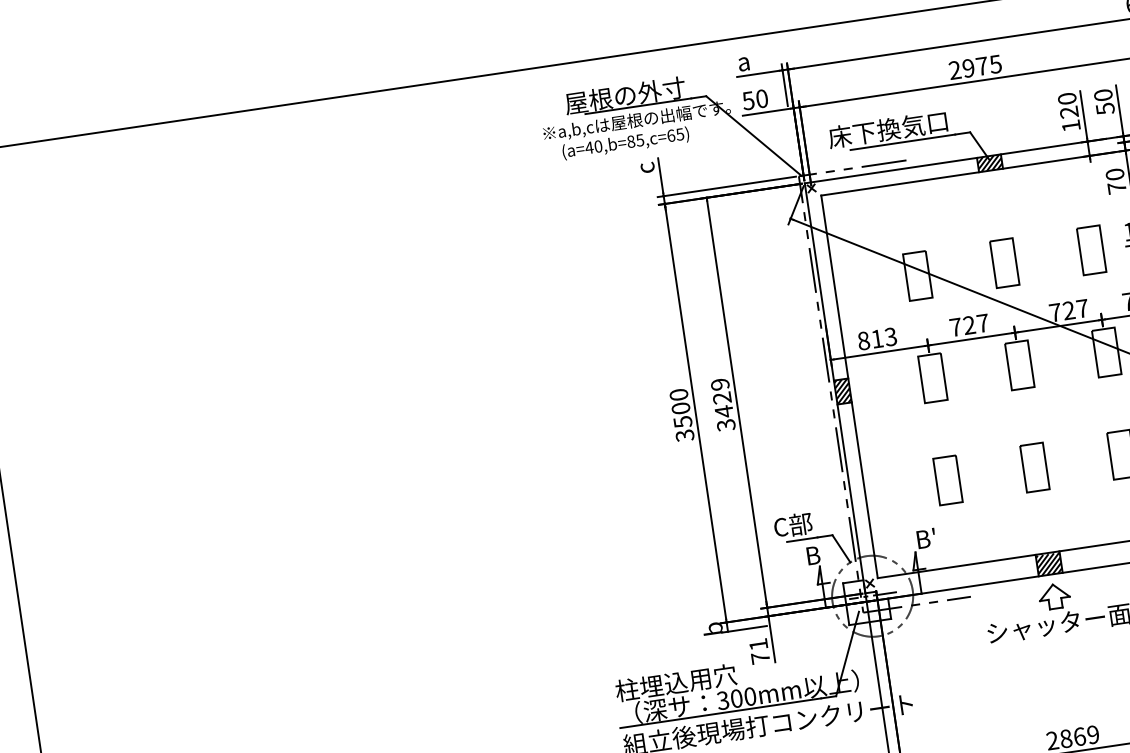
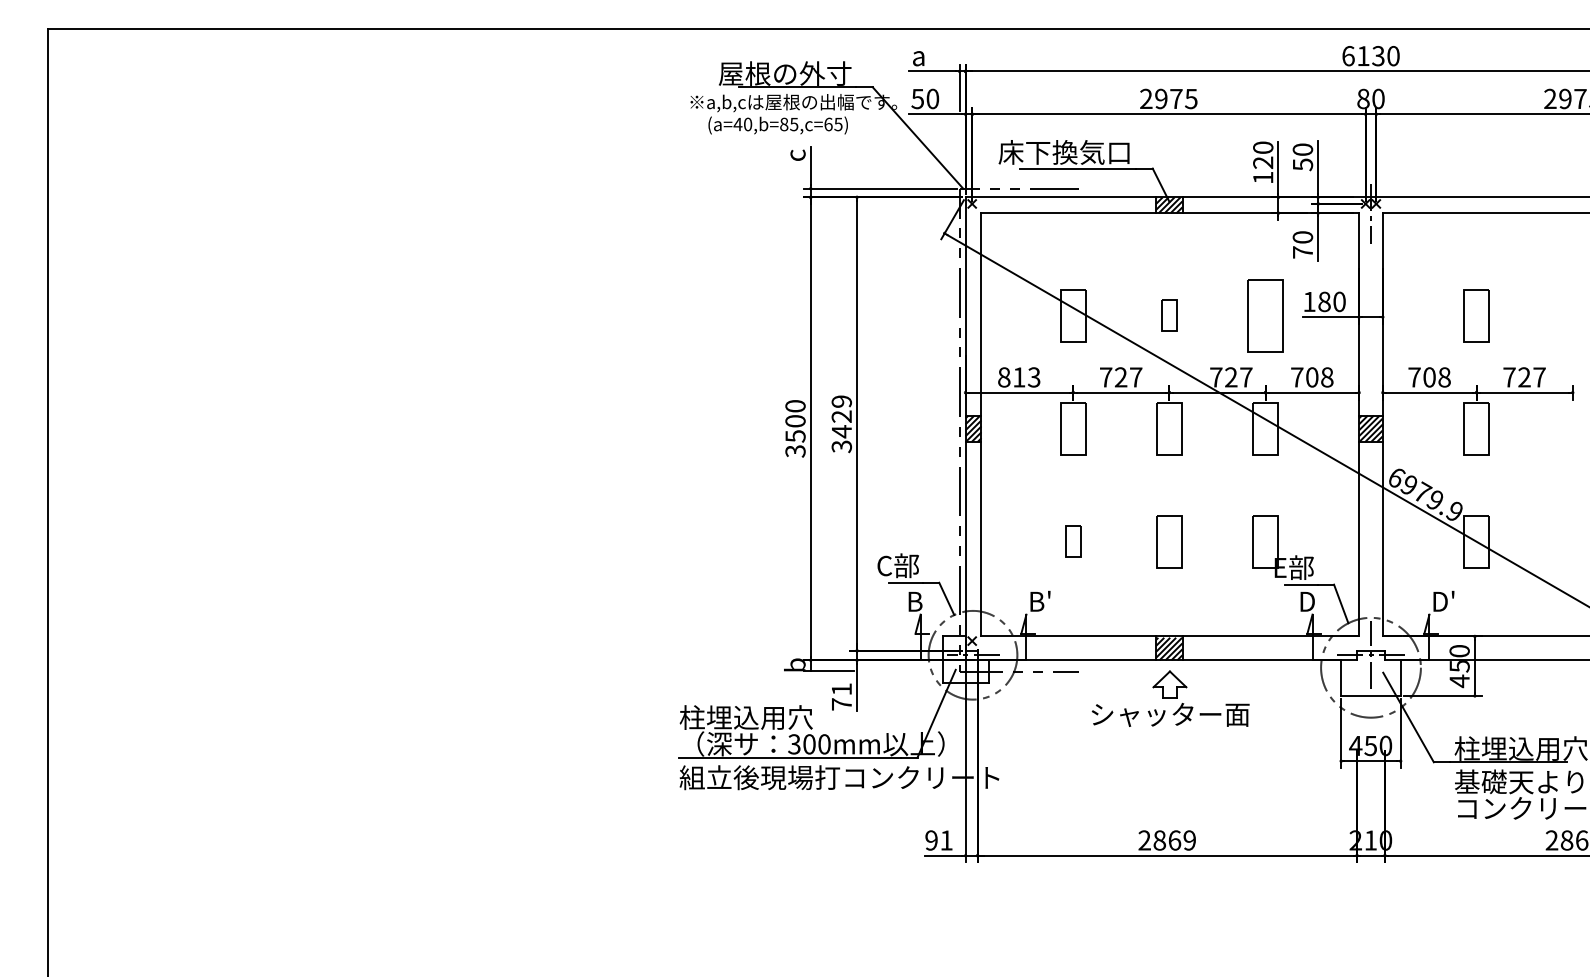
part: (1091, 250) -> (1265, 315), size x1.4
part: (1004, 262) -> (1169, 315), size x0.6
part: (948, 480) -> (1073, 541), size x0.6

